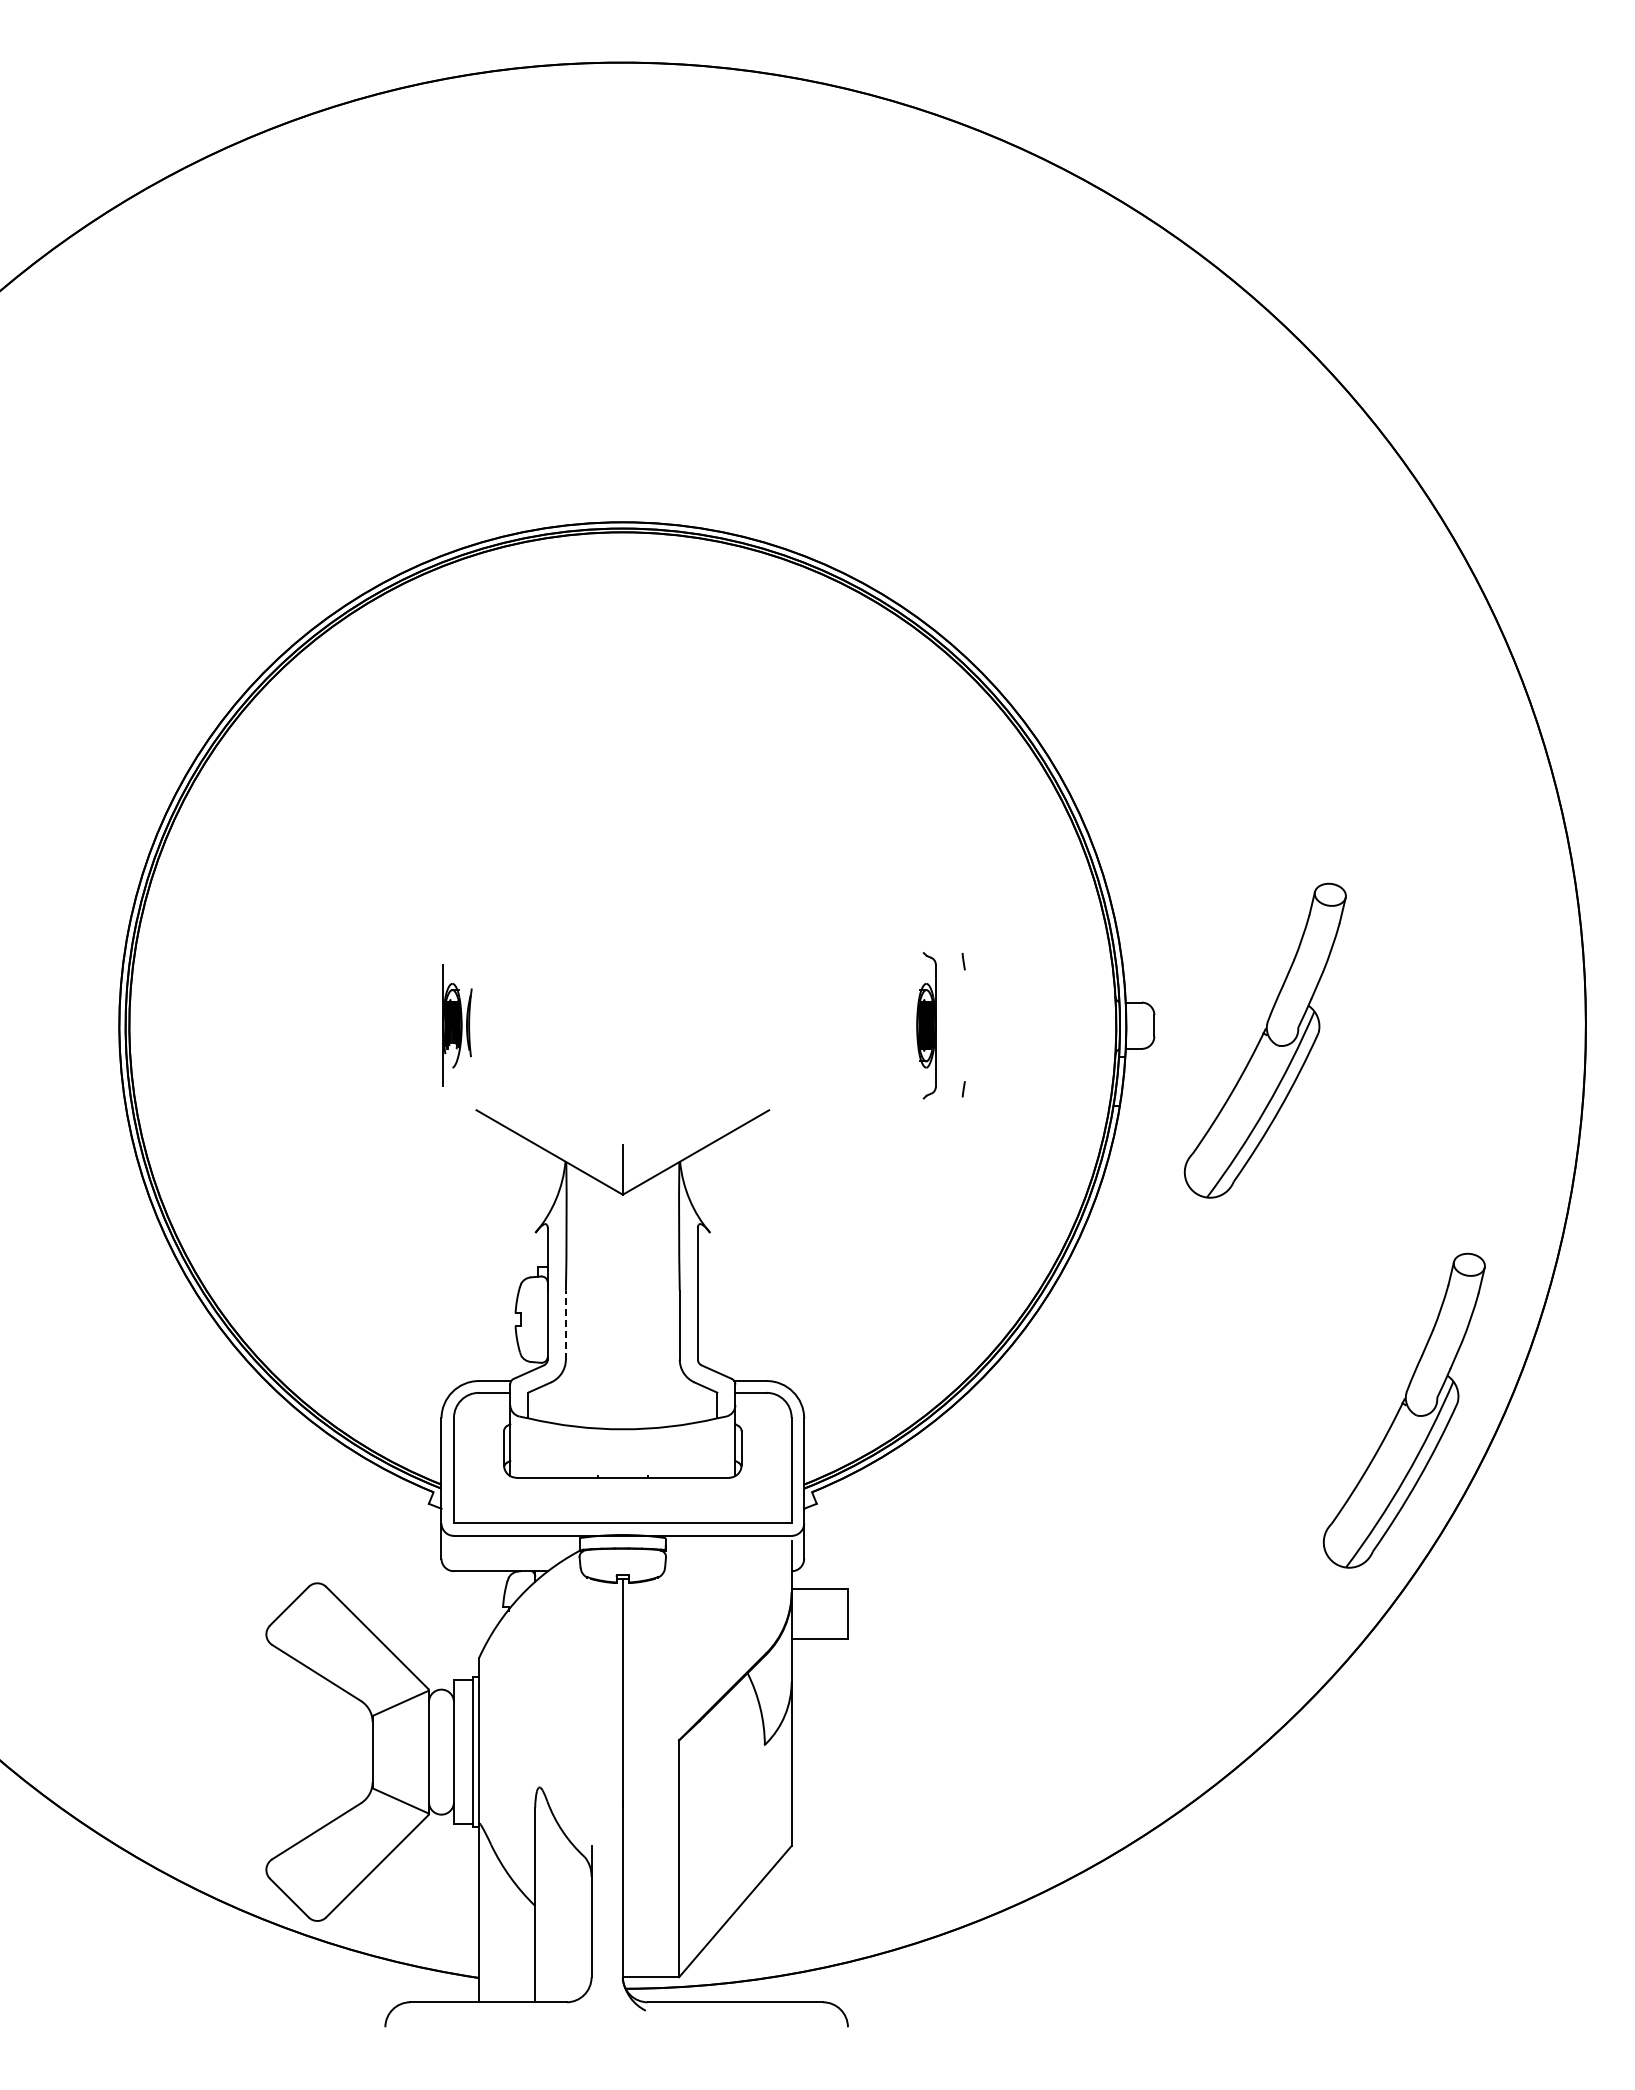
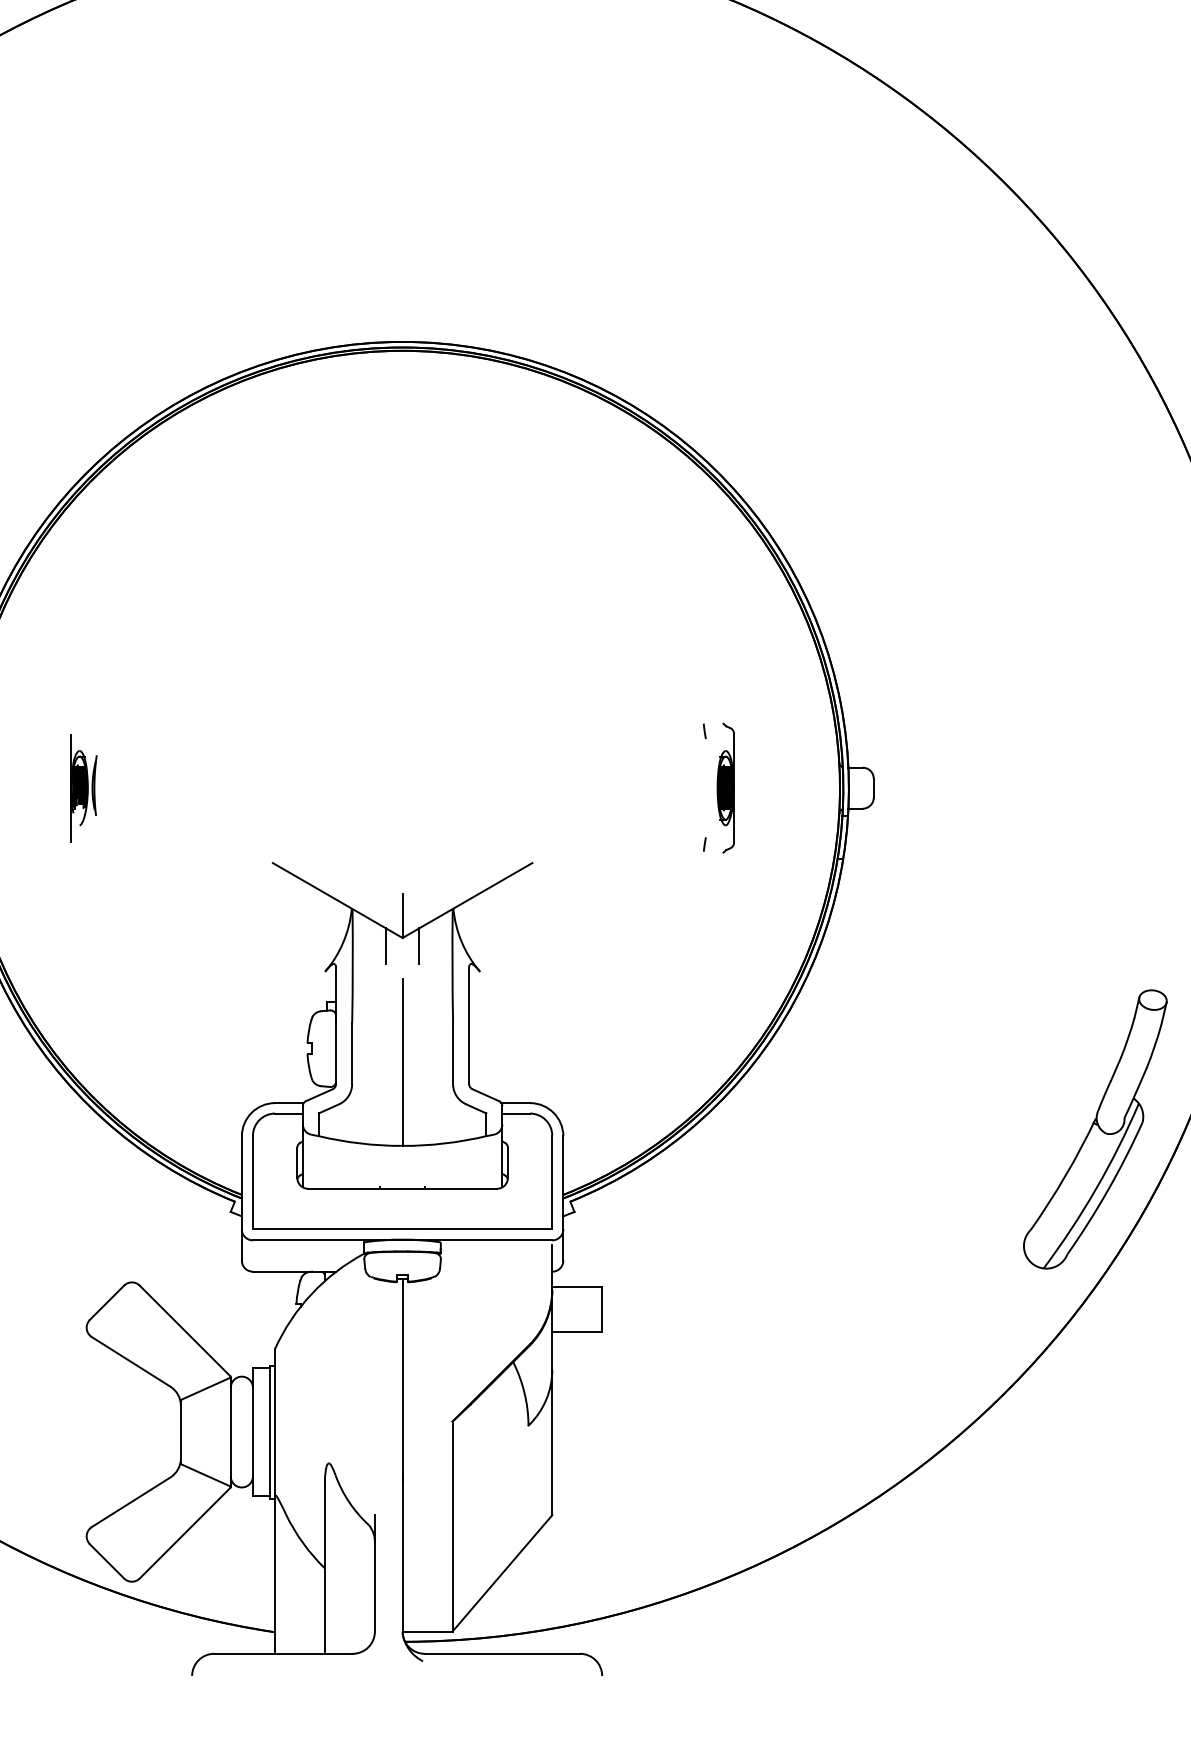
part: (457, 1025) -> (84, 787), moved
part: (926, 1025) -> (725, 787), moved
part: (1264, 1040) -> (971, 801), removed
line: (604, 1203) -> (386, 945), added
line: (641, 1203) -> (419, 945), added
line: (565, 1324) -> (351, 1053), dashed -> solid
line: (622, 1335) -> (402, 1062), added

